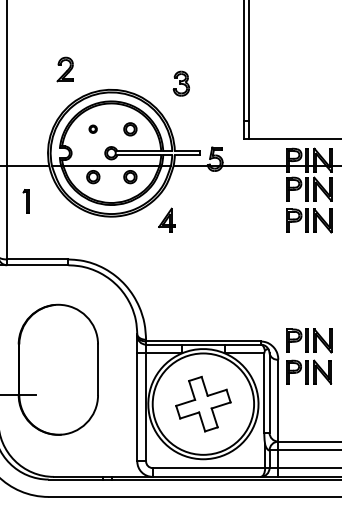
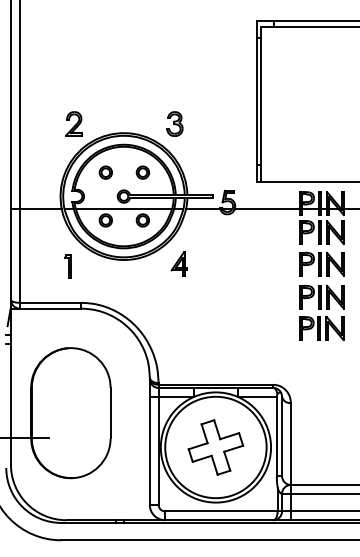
part: (64, 69) -> (73, 123), moved
part: (180, 83) -> (174, 123), moved
part: (92, 129) -> (105, 172), size x1.67
part: (25, 201) -> (67, 266), moved
part: (308, 356) -> (321, 312), moved

